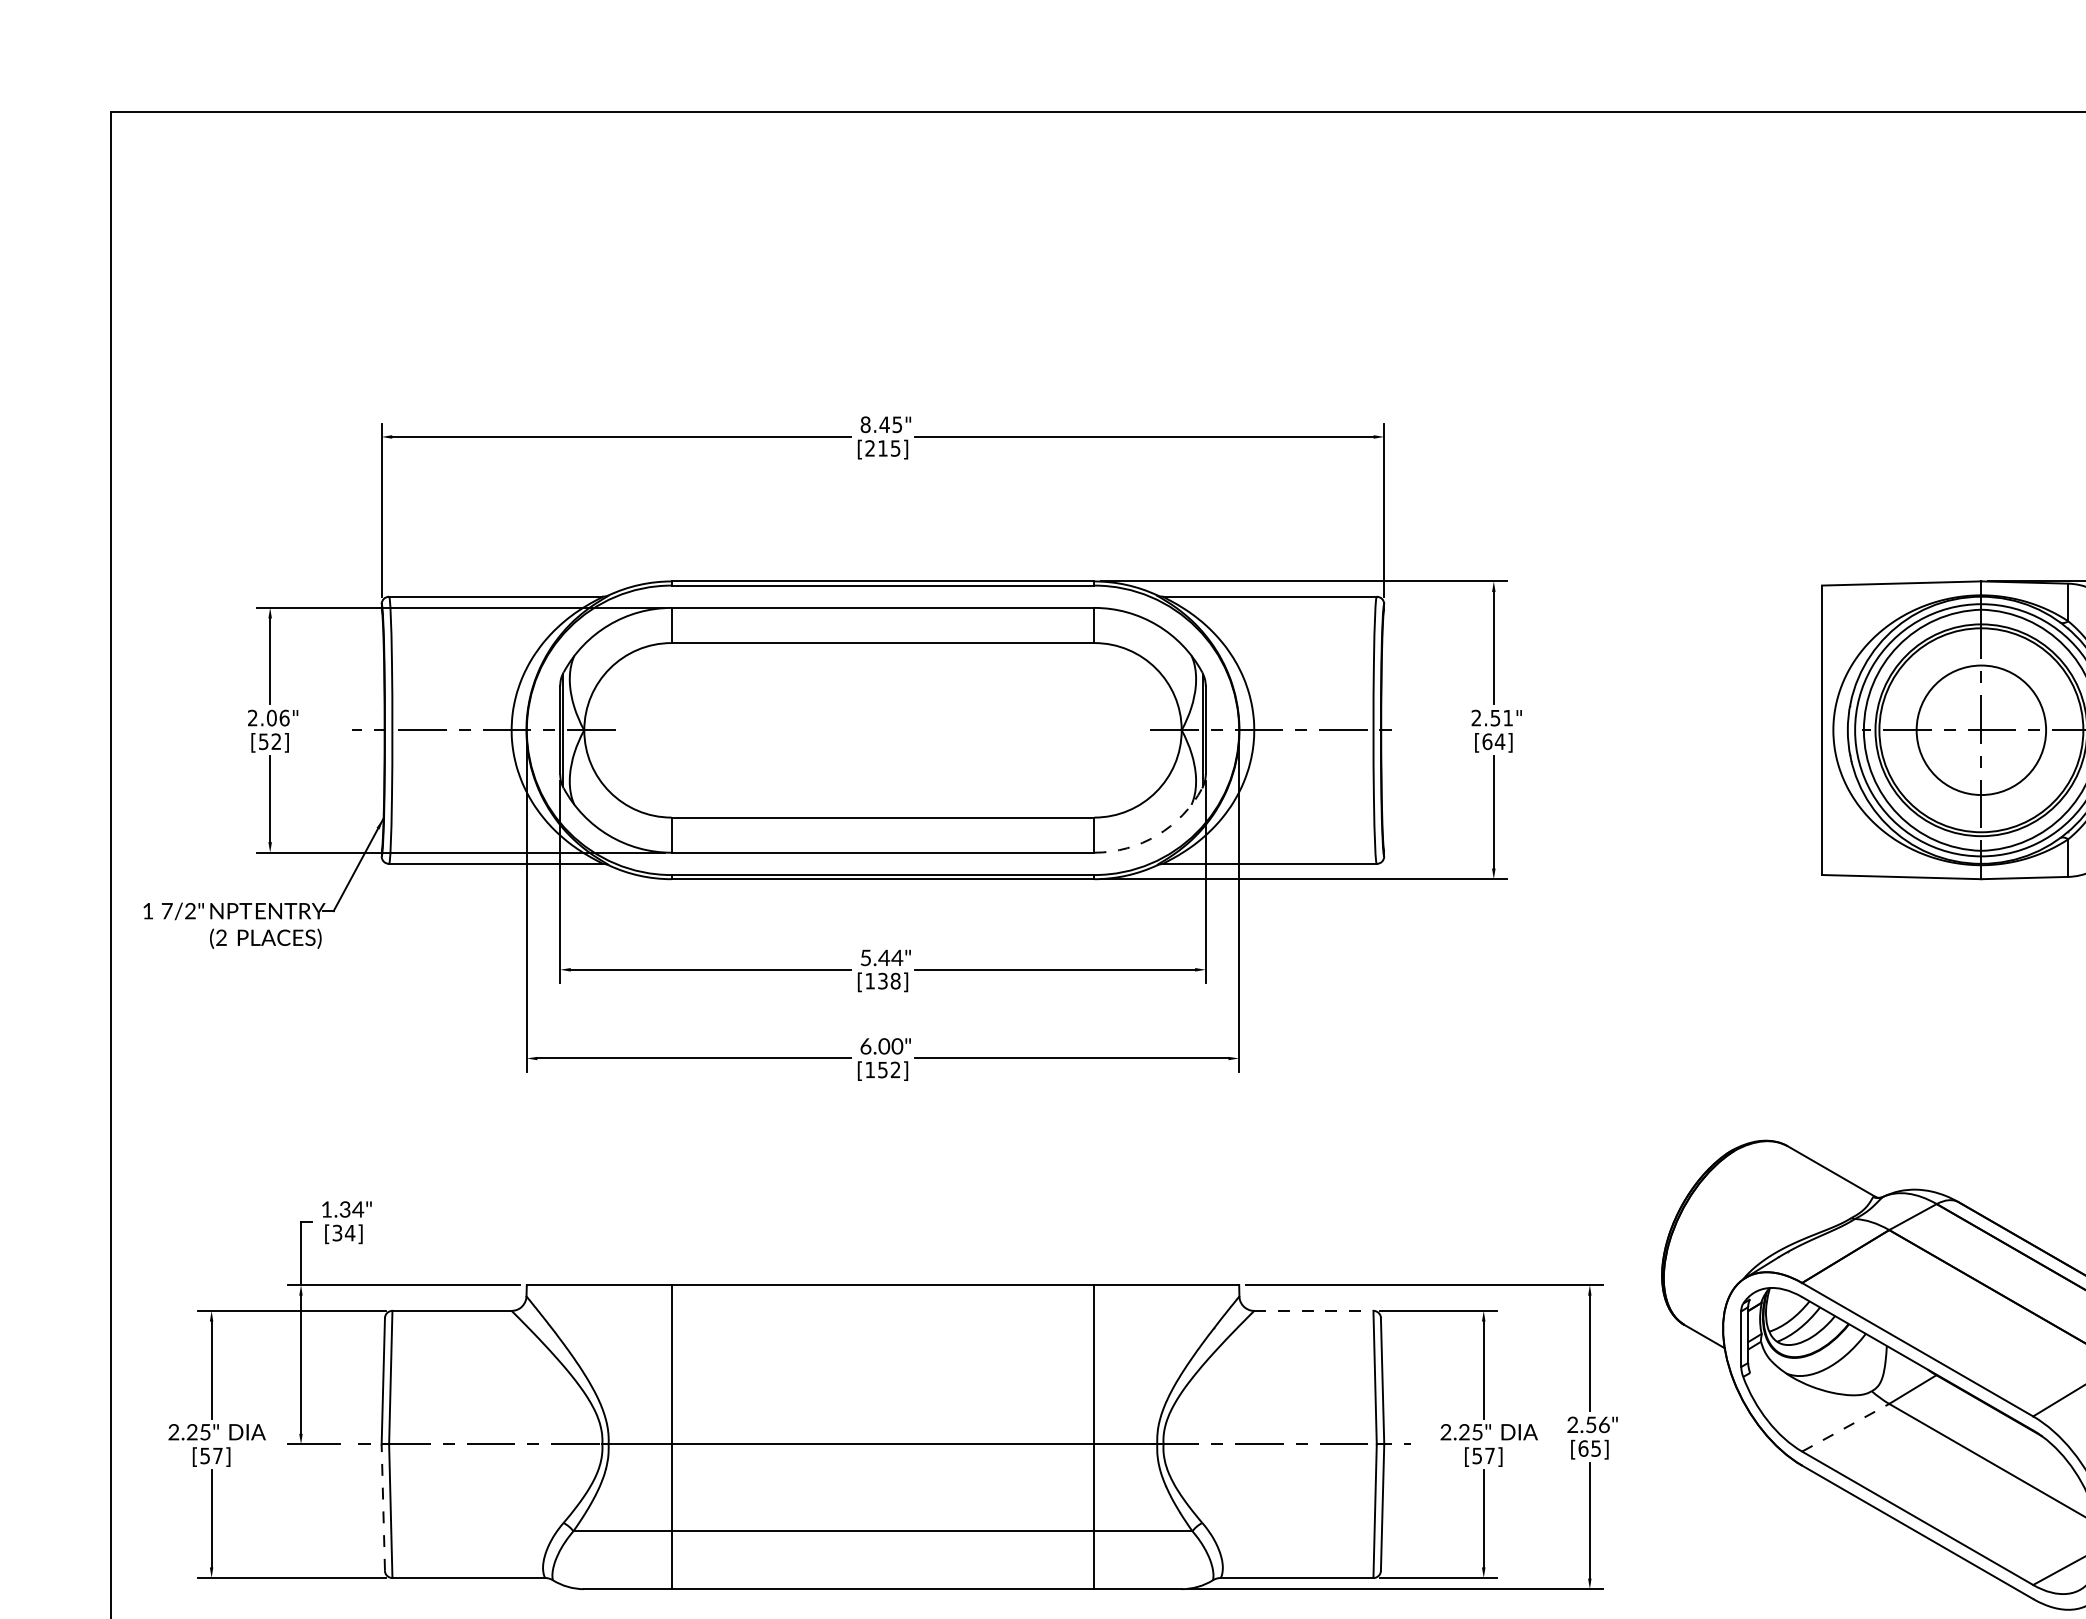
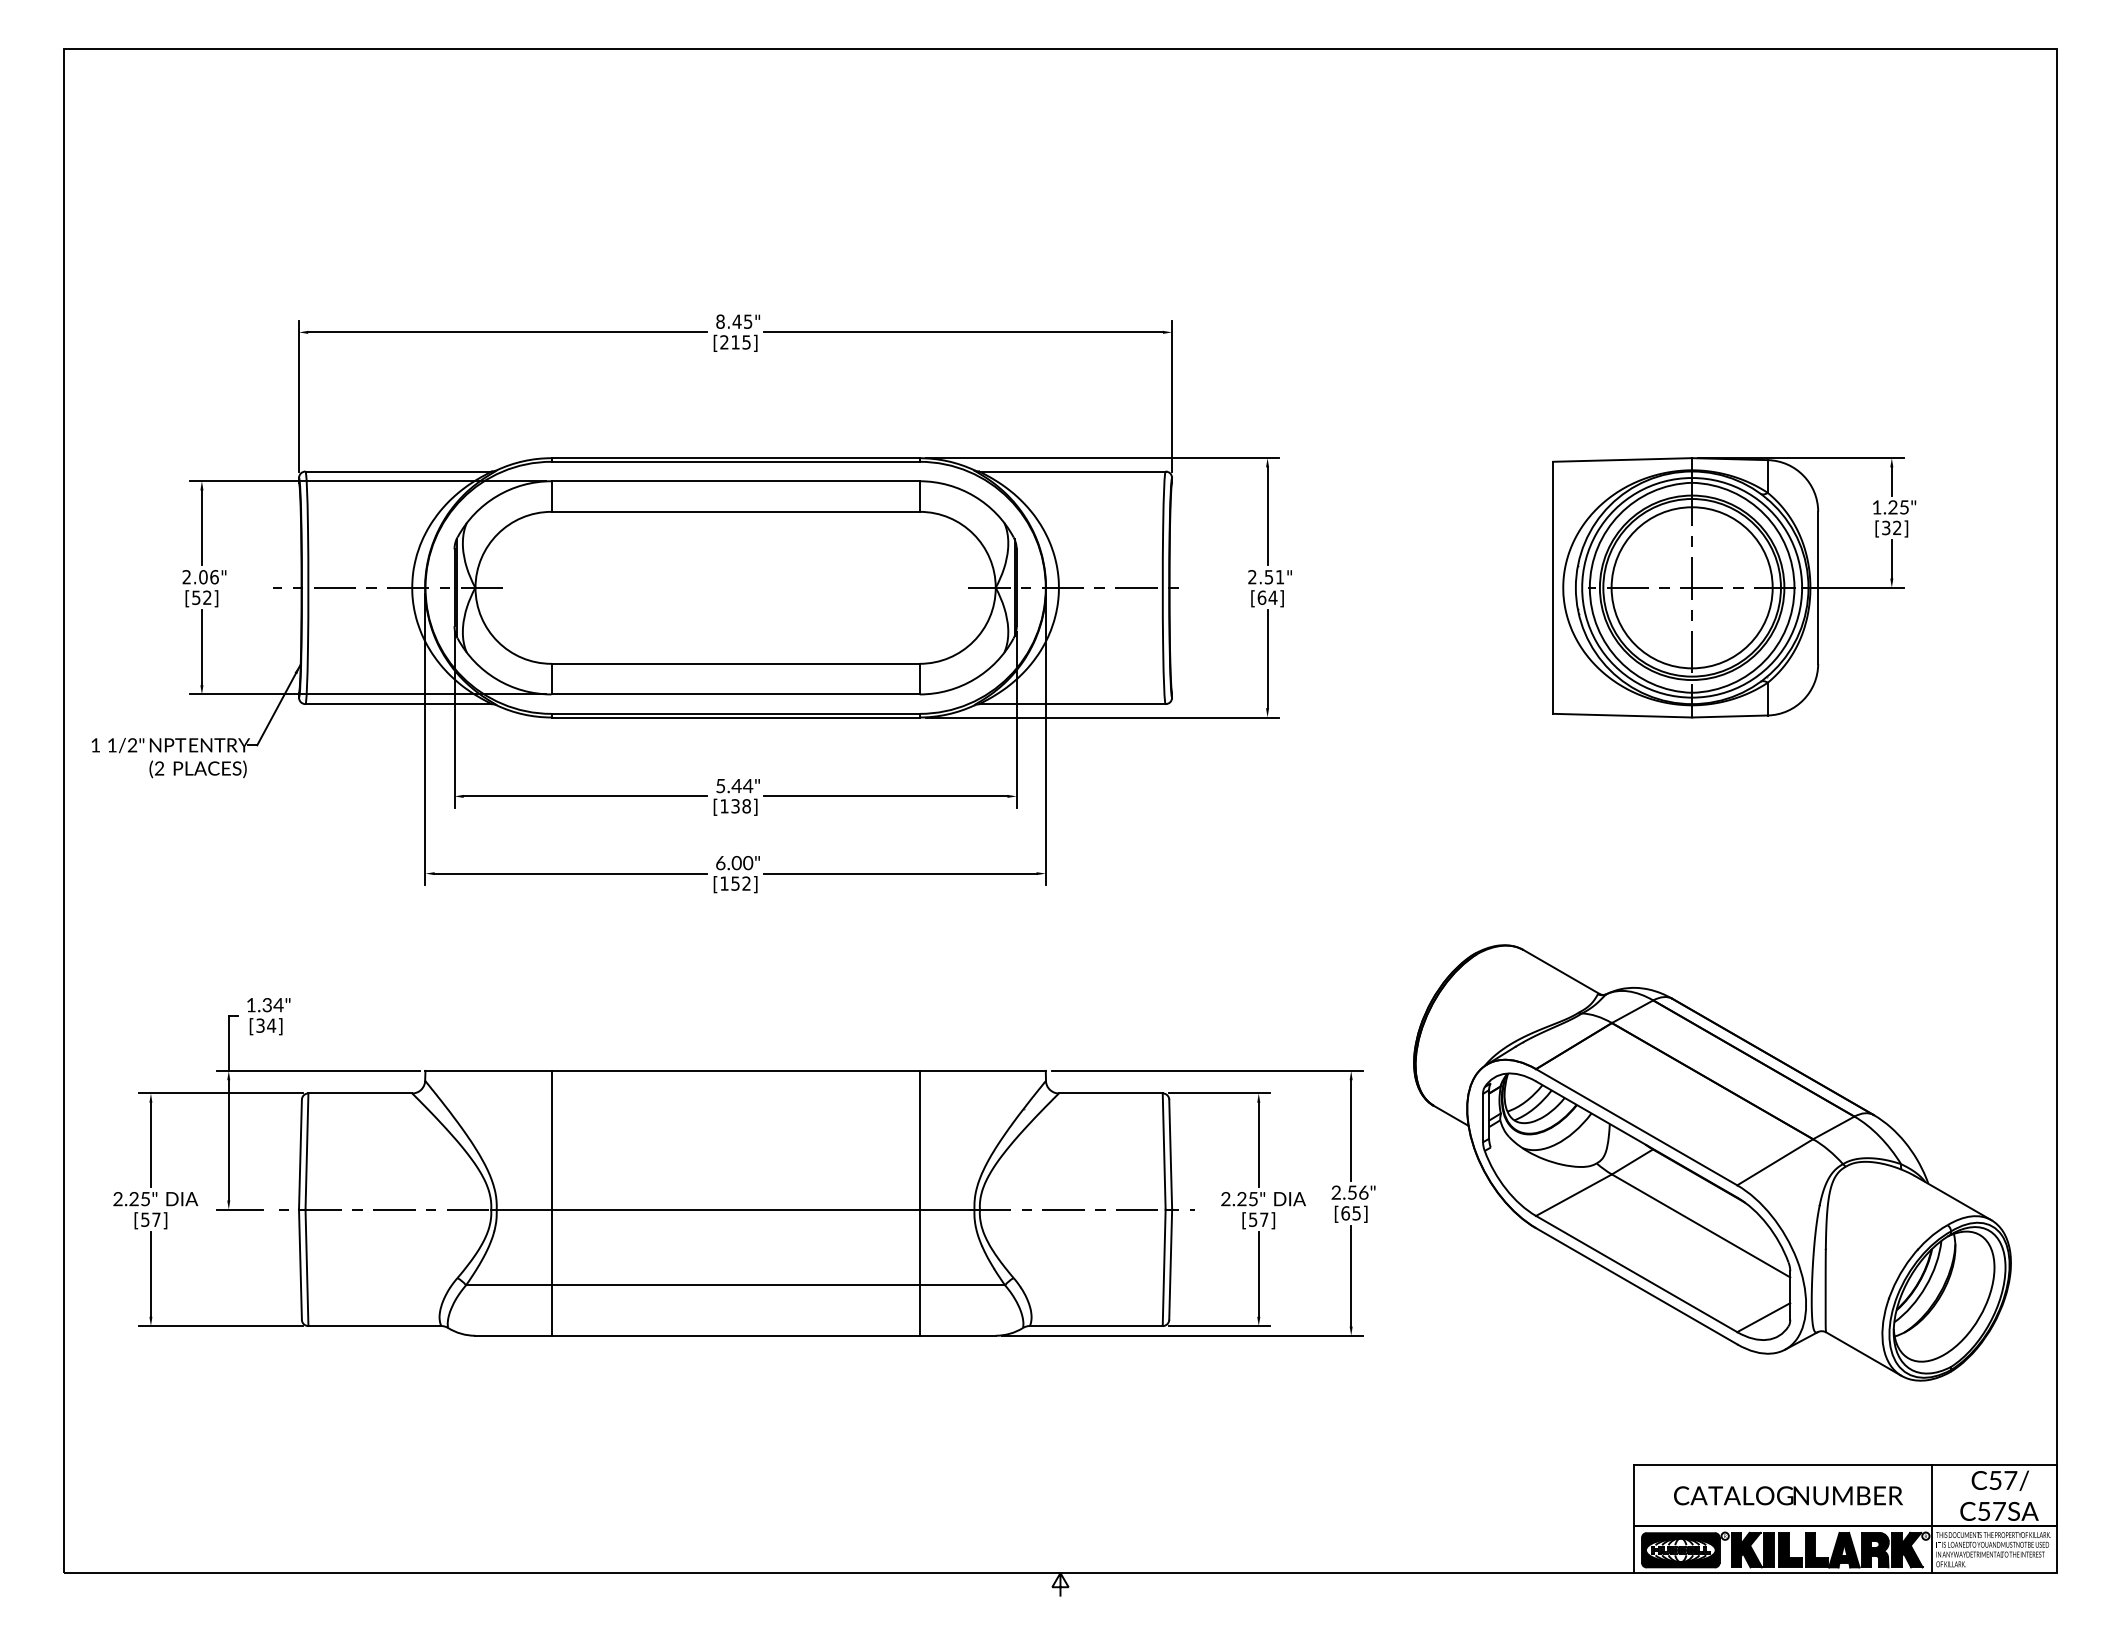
circle: (1980, 729) -> (1691, 587), size x1.43
arc: (1157, 835) -> (974, 679), dashed -> solid
text: (167, 911) -> (112, 745), 7/2" -> 1/2"
line: (1313, 1310) -> (1110, 1093), dashed -> solid
line: (1846, 1426) -> (1574, 1194), dashed -> solid
line: (383, 1507) -> (300, 1264), dashed -> solid

